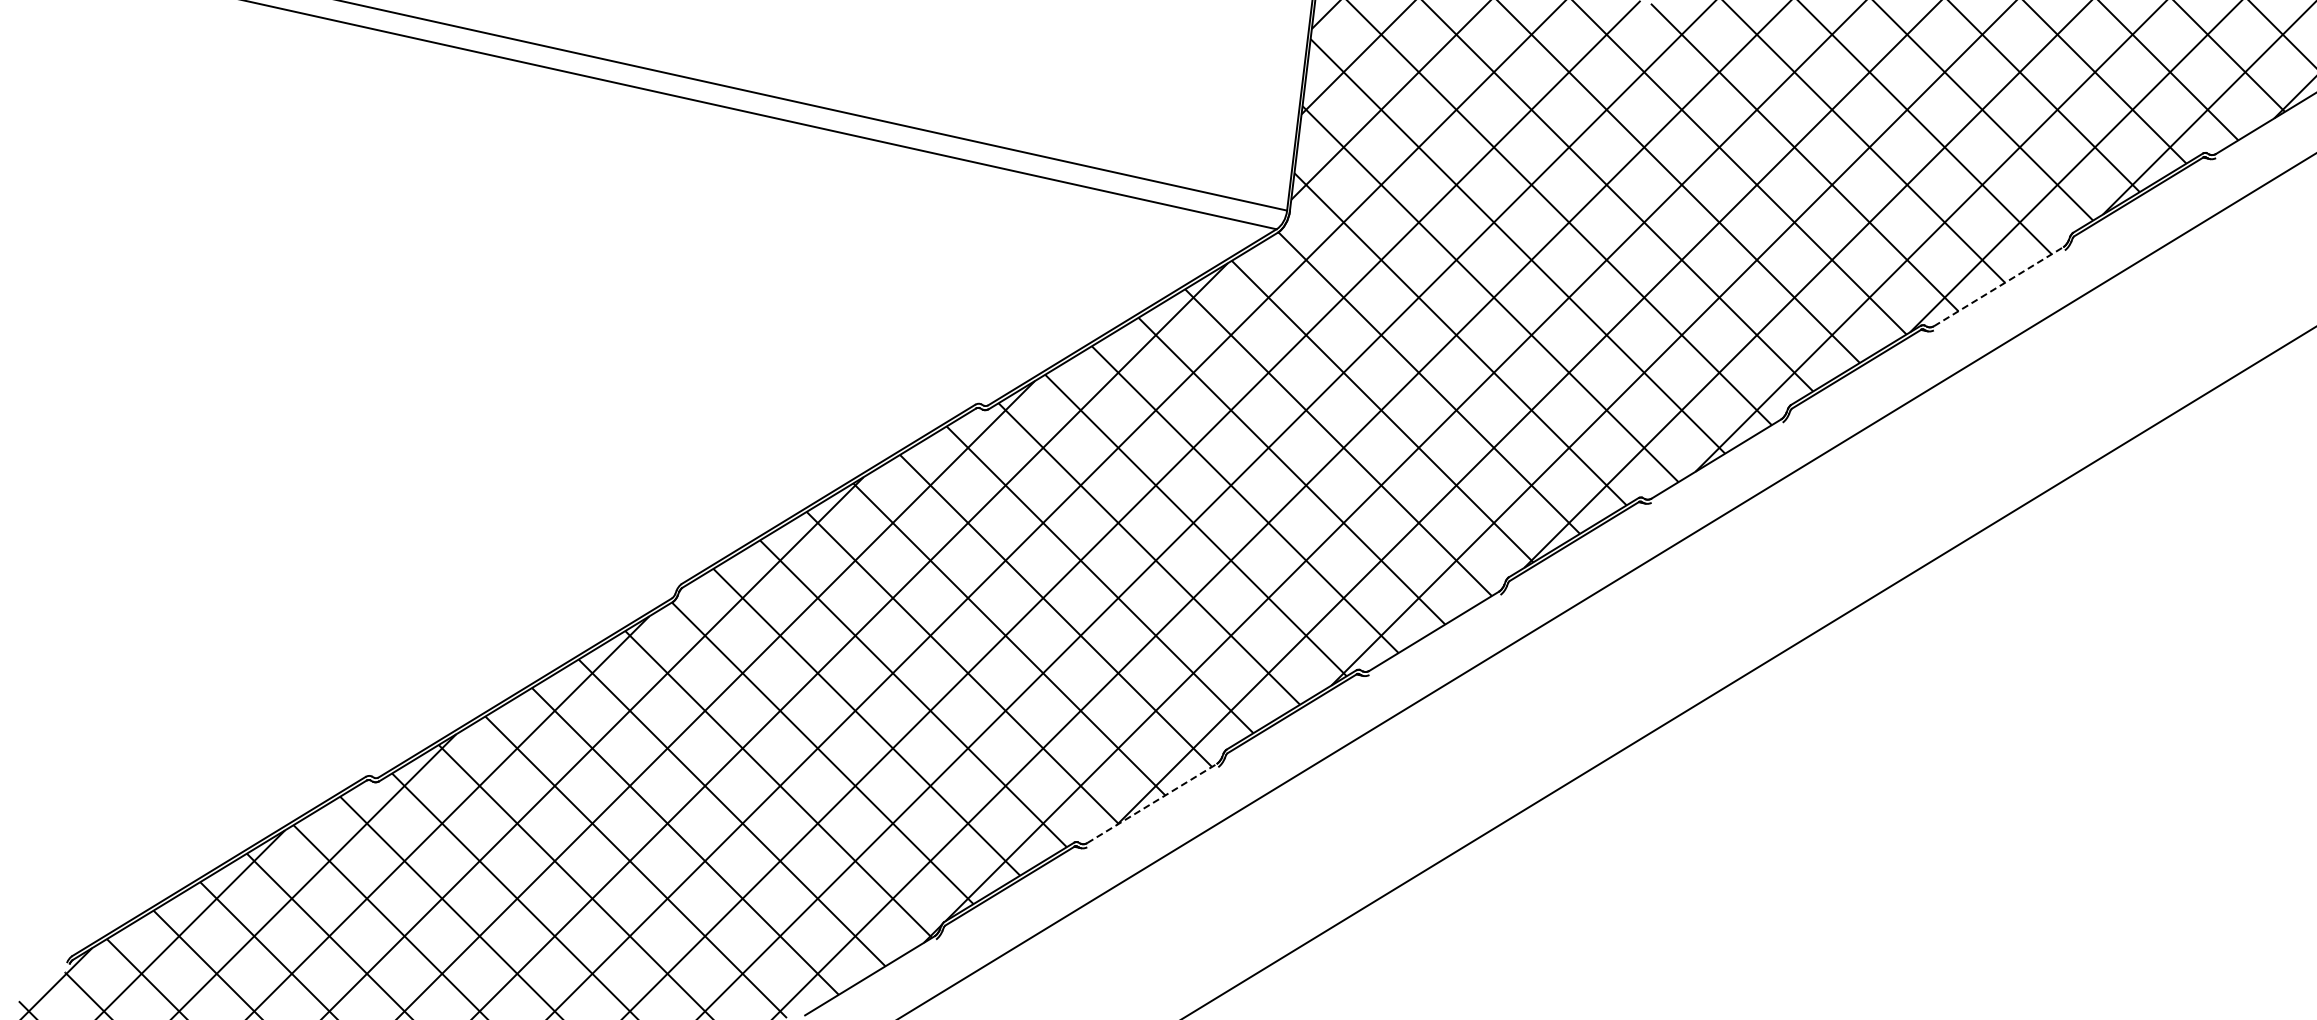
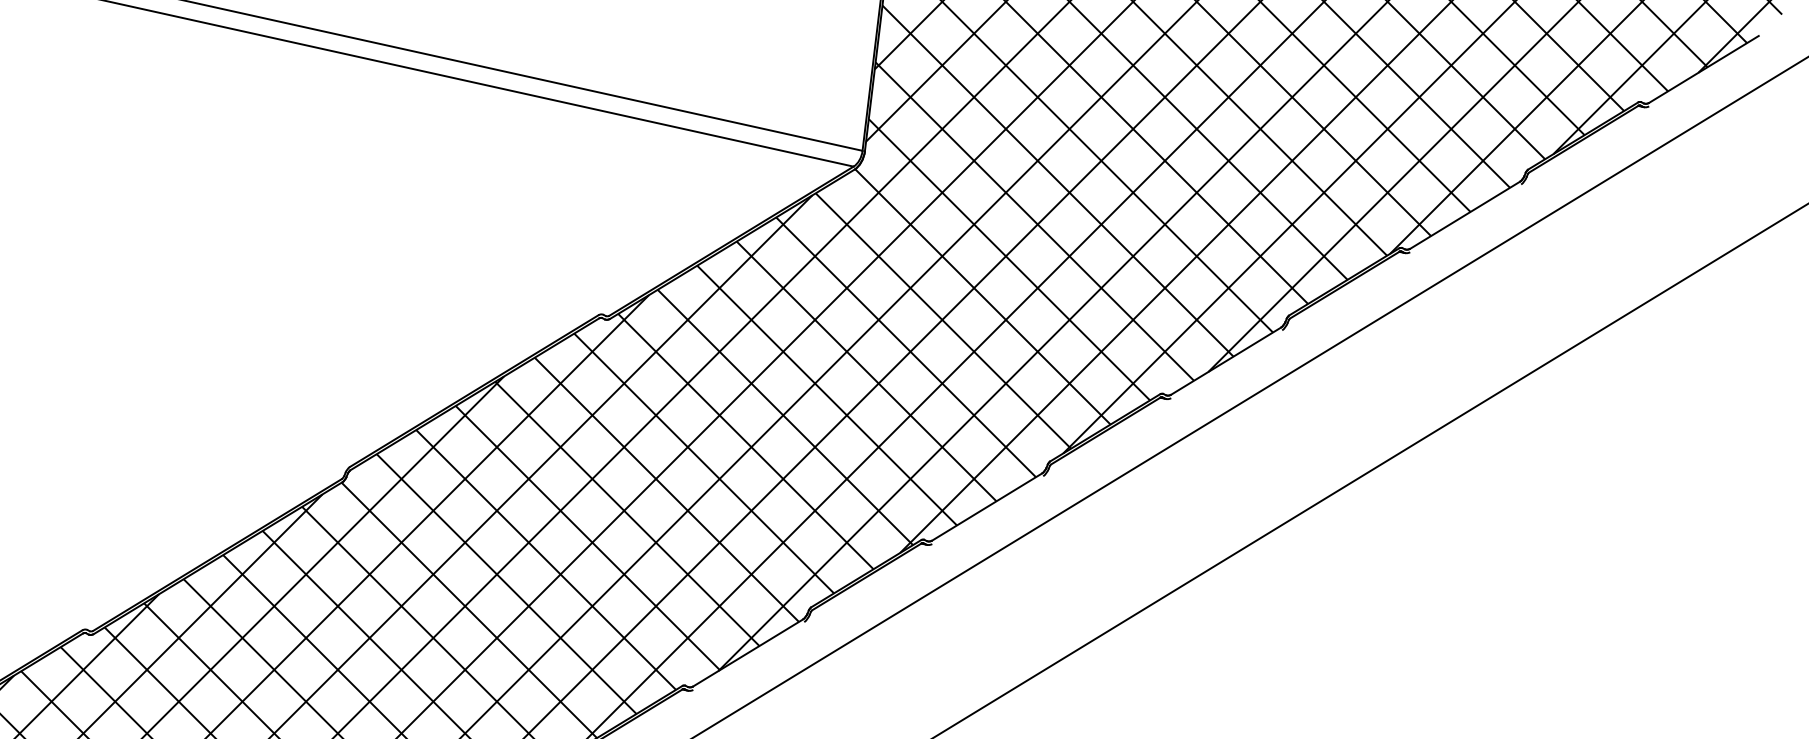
line: (1998, 286) -> (1464, 215), dashed -> solid
line: (1152, 803) -> (748, 652), dashed -> solid

